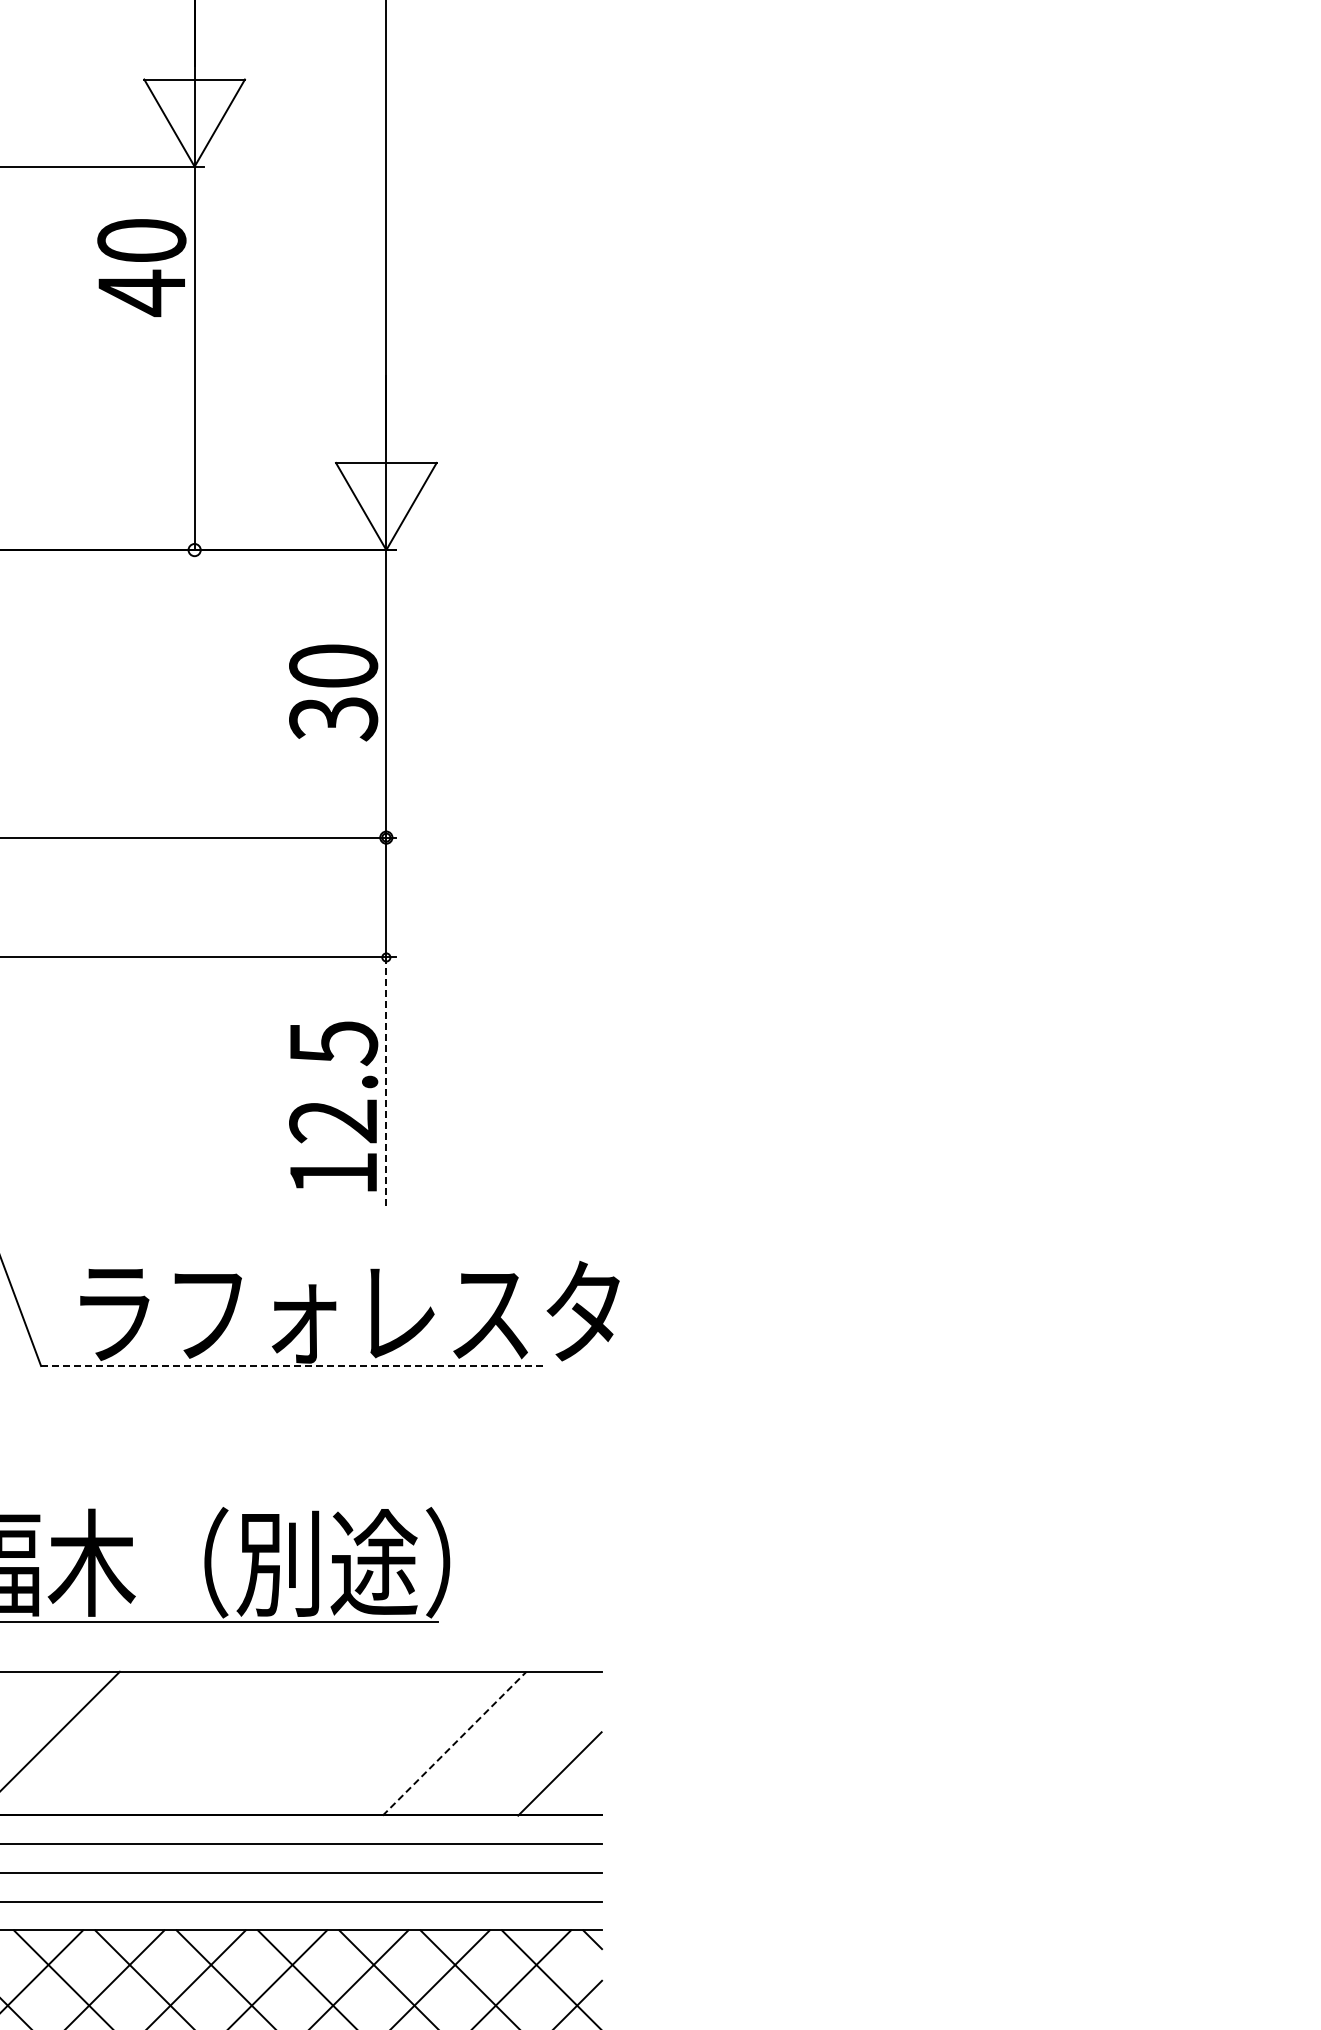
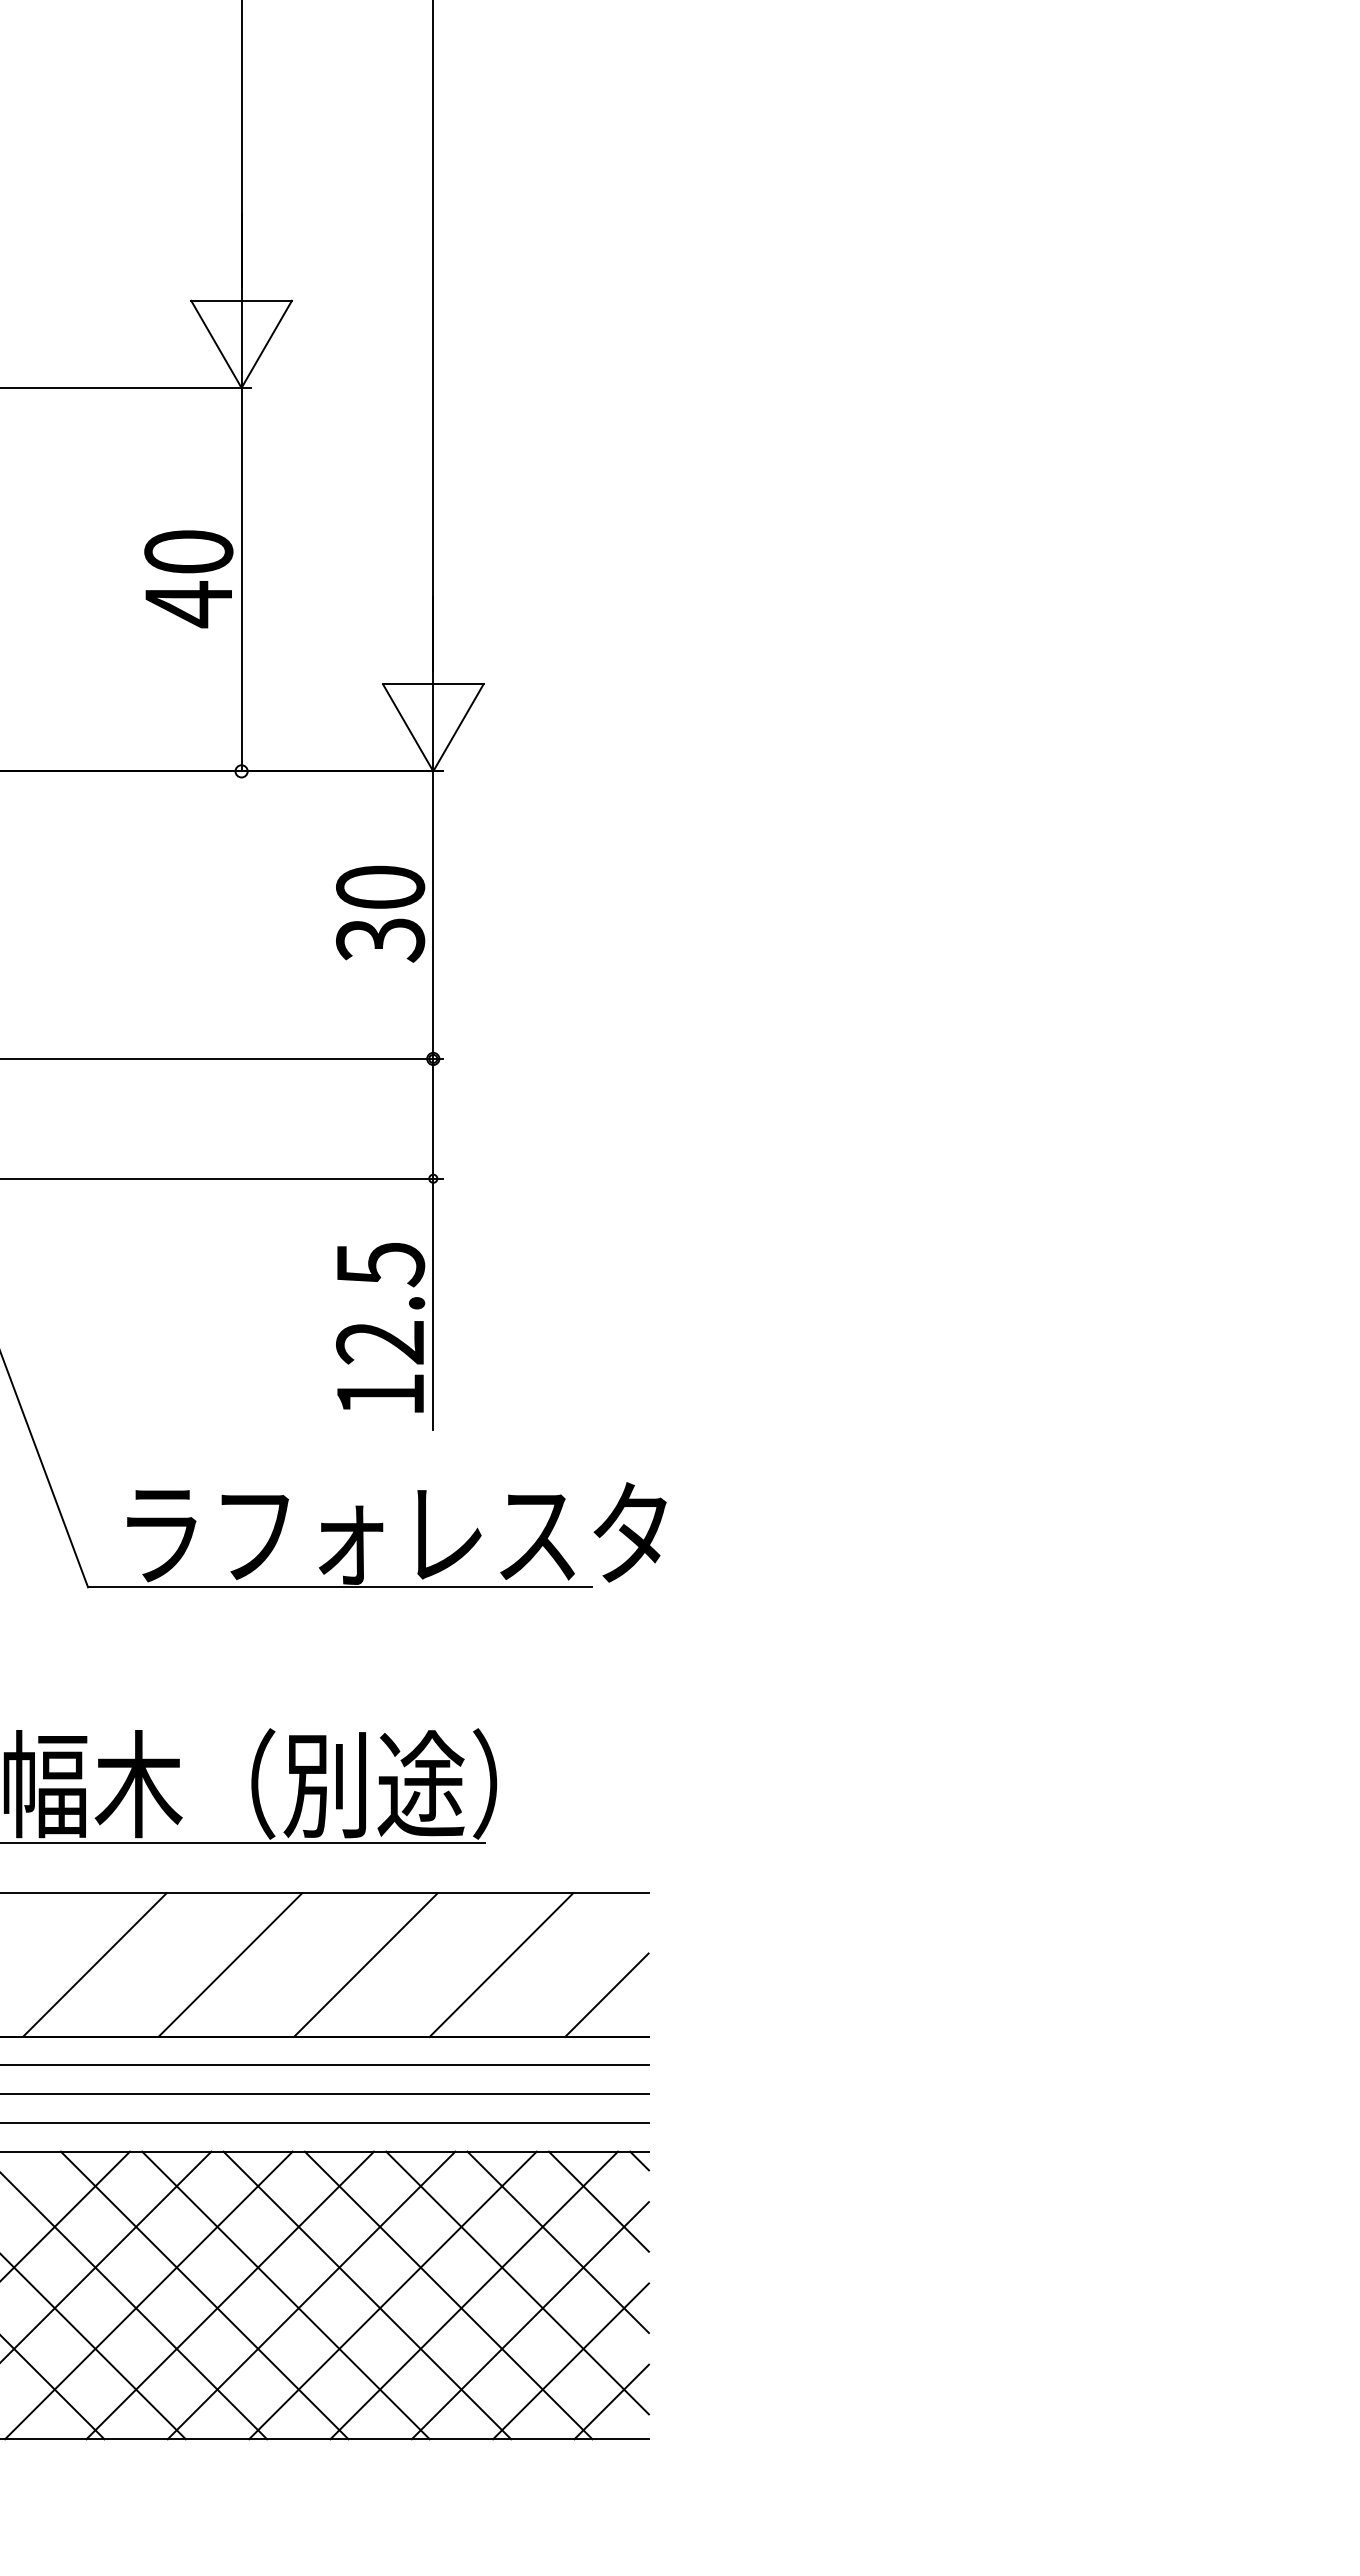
text: (141, 268) -> (188, 579), moved
line: (386, 1083) -> (433, 1304), dashed -> solid
line: (293, 1366) -> (340, 1587), dashed -> solid
line: (183, 1743) -> (230, 1964), added
line: (318, 1743) -> (365, 1964), added
line: (454, 1743) -> (501, 1964), dashed -> solid

